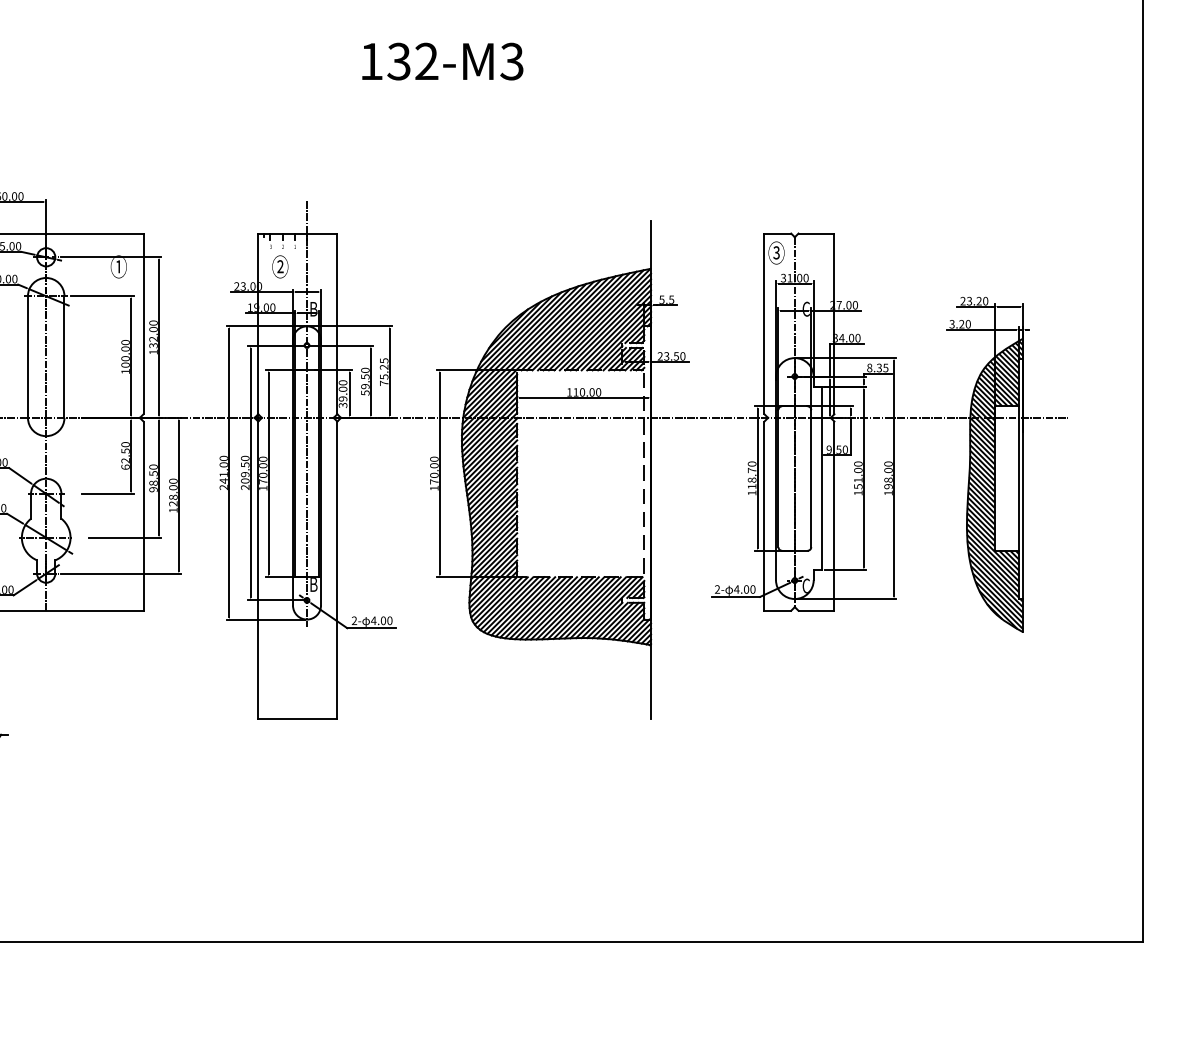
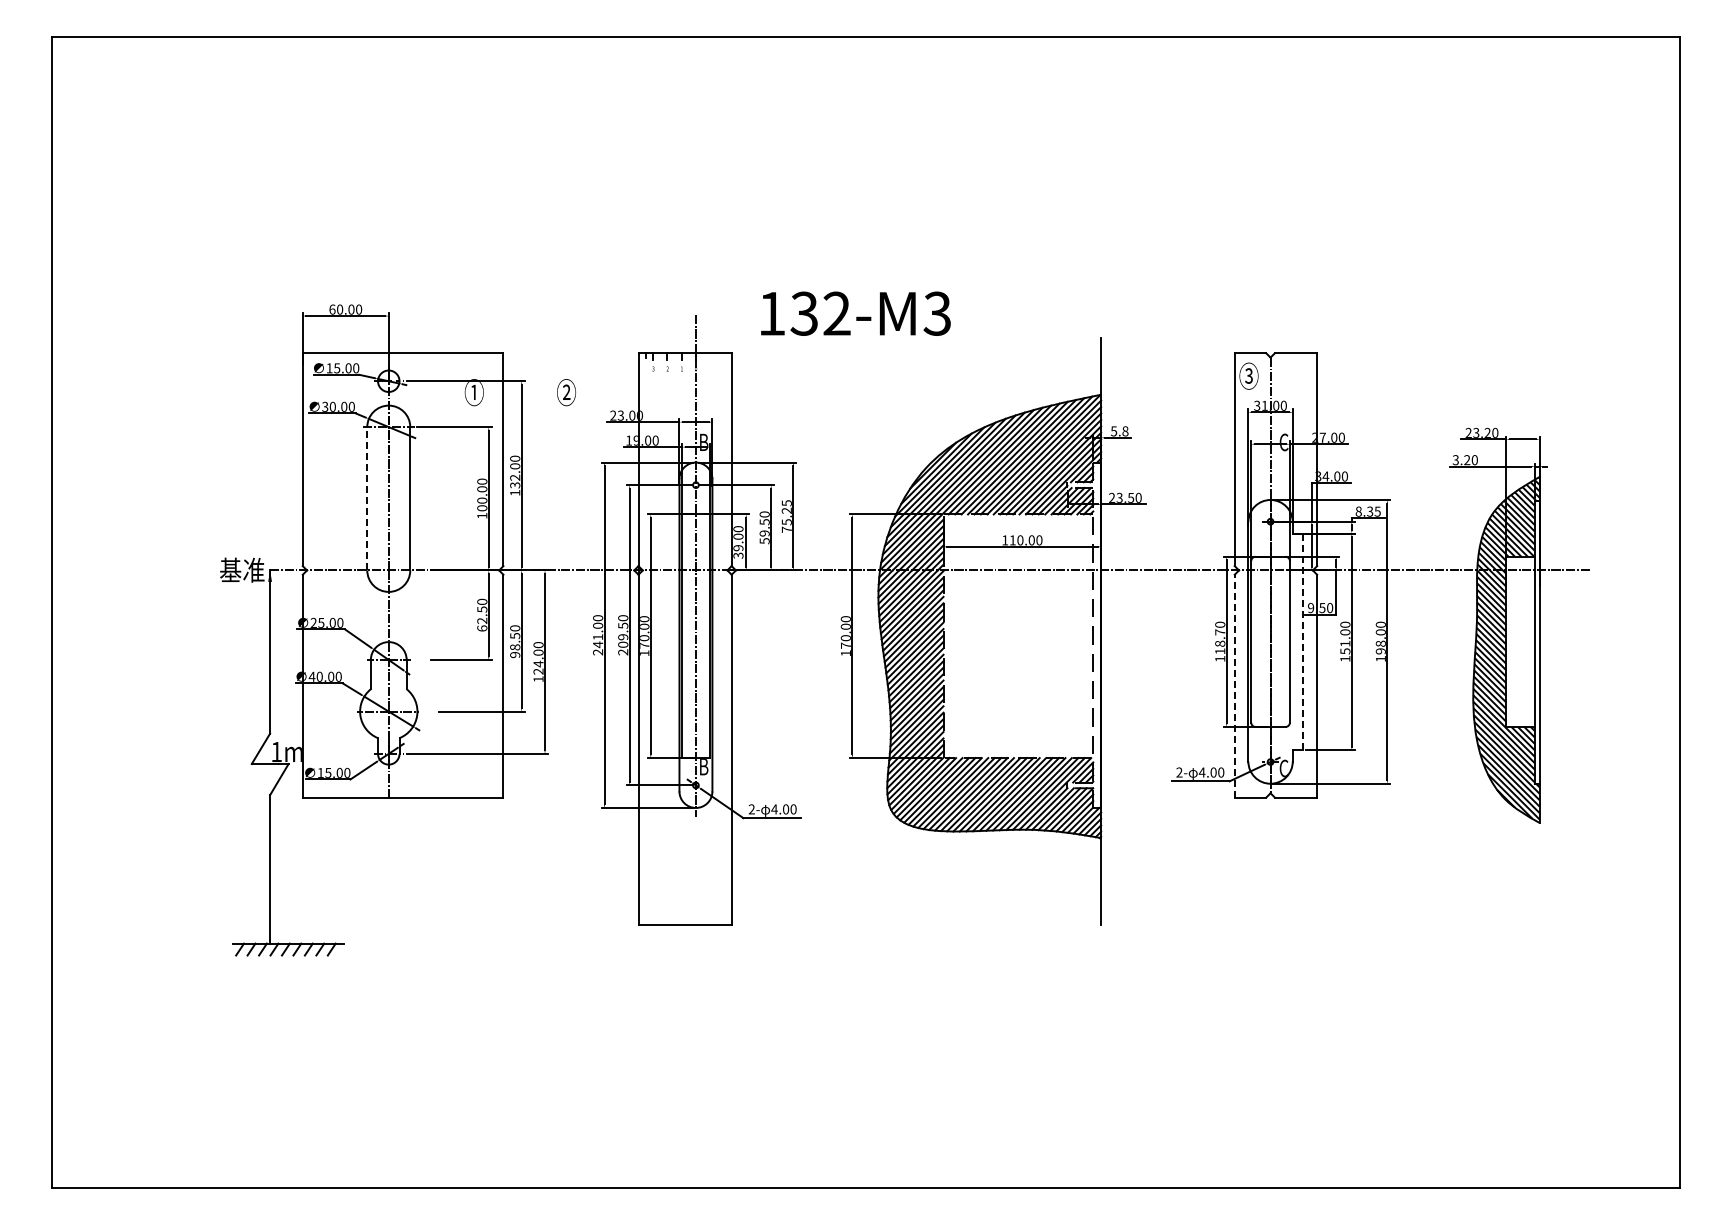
text: (442, 61) -> (855, 313), moved
text: (280, 266) -> (566, 392), moved
text: (671, 299) -> (1125, 431), 5.5 -> 5.8
line: (28, 356) -> (367, 498), solid -> dashed
line: (821, 479) -> (1302, 642), solid -> dashed
text: (173, 496) -> (538, 663), 128.00 -> 124.00
line: (764, 515) -> (1234, 685), solid -> dashed

